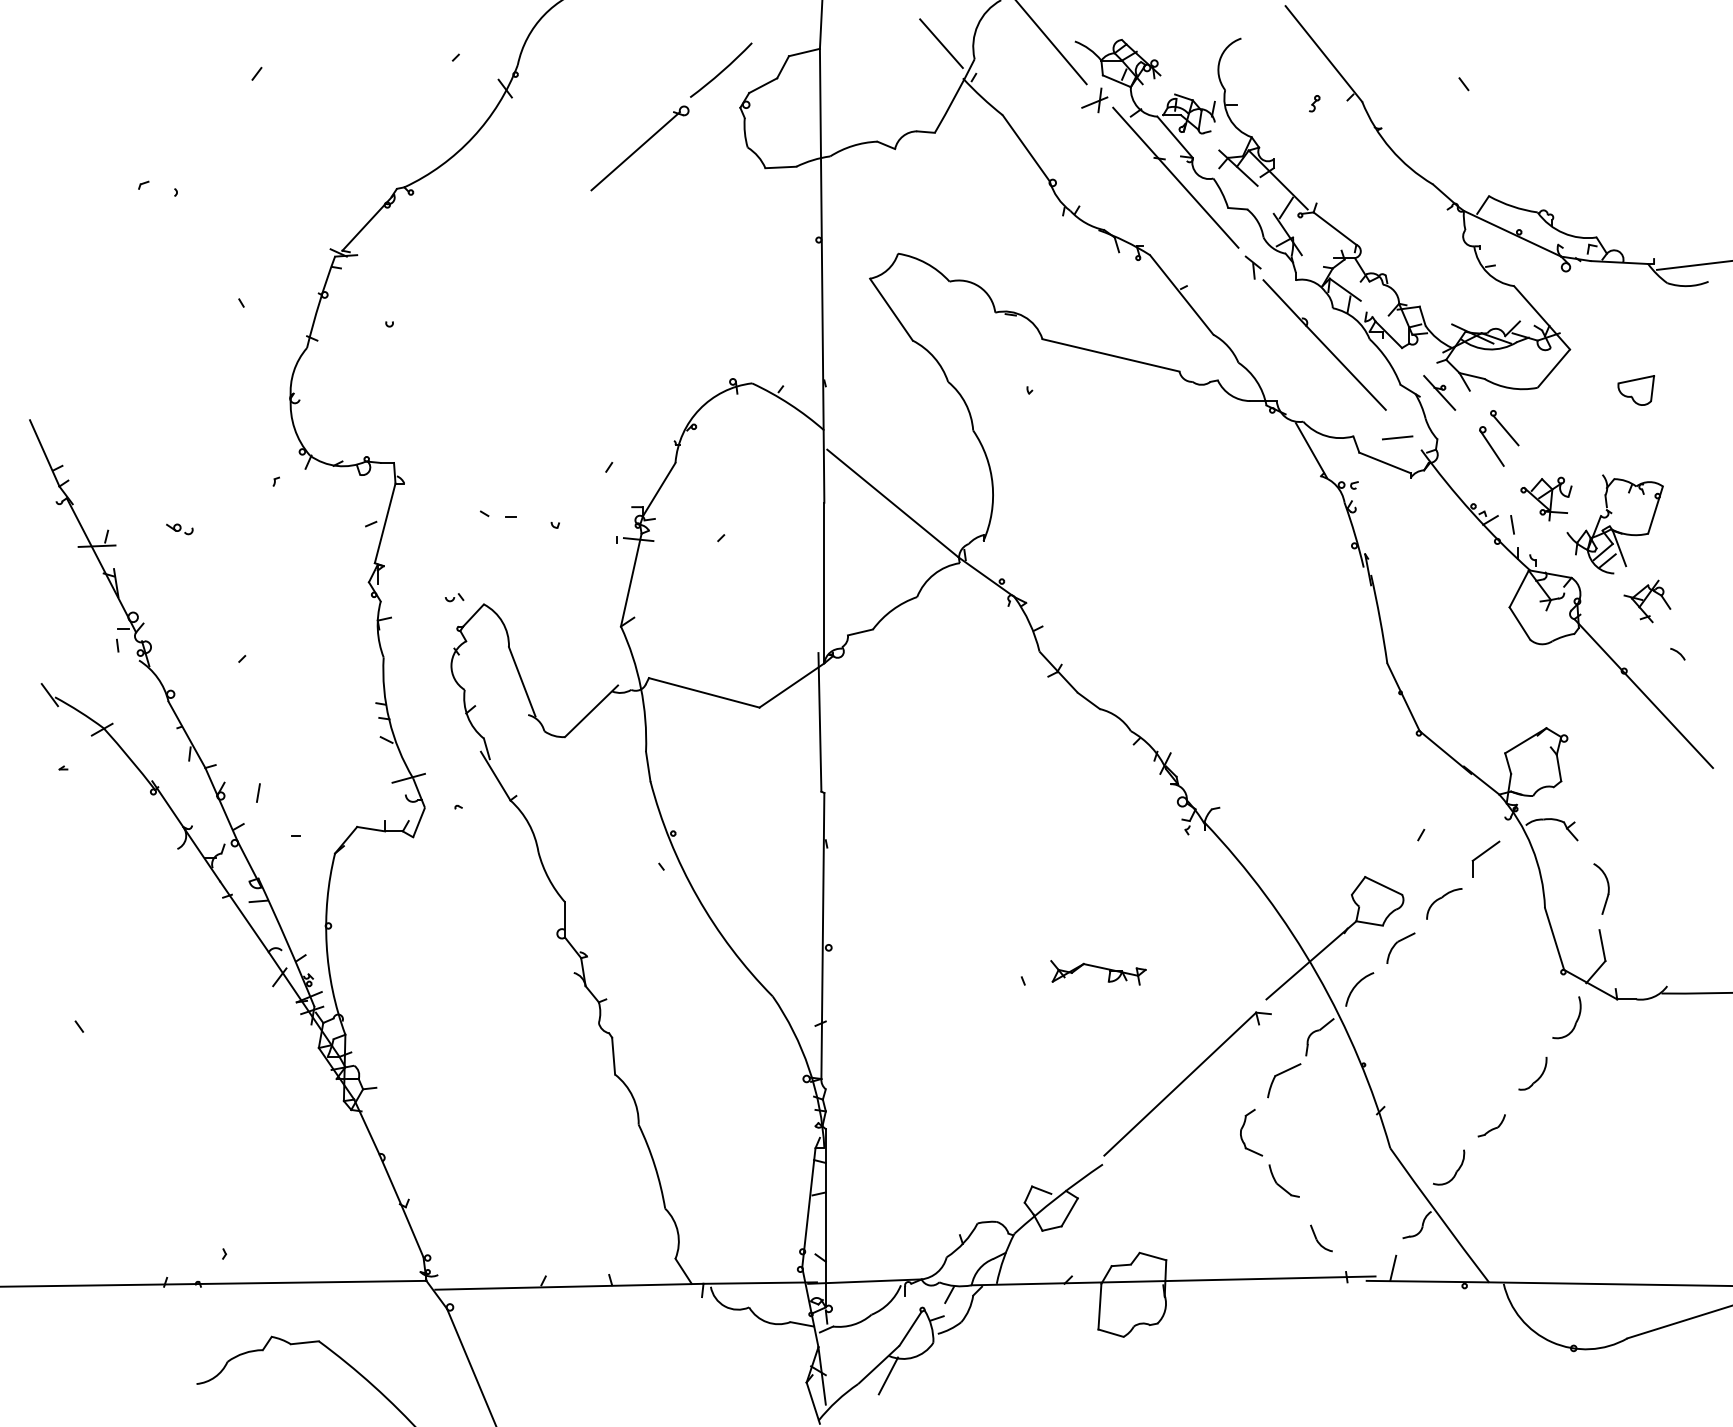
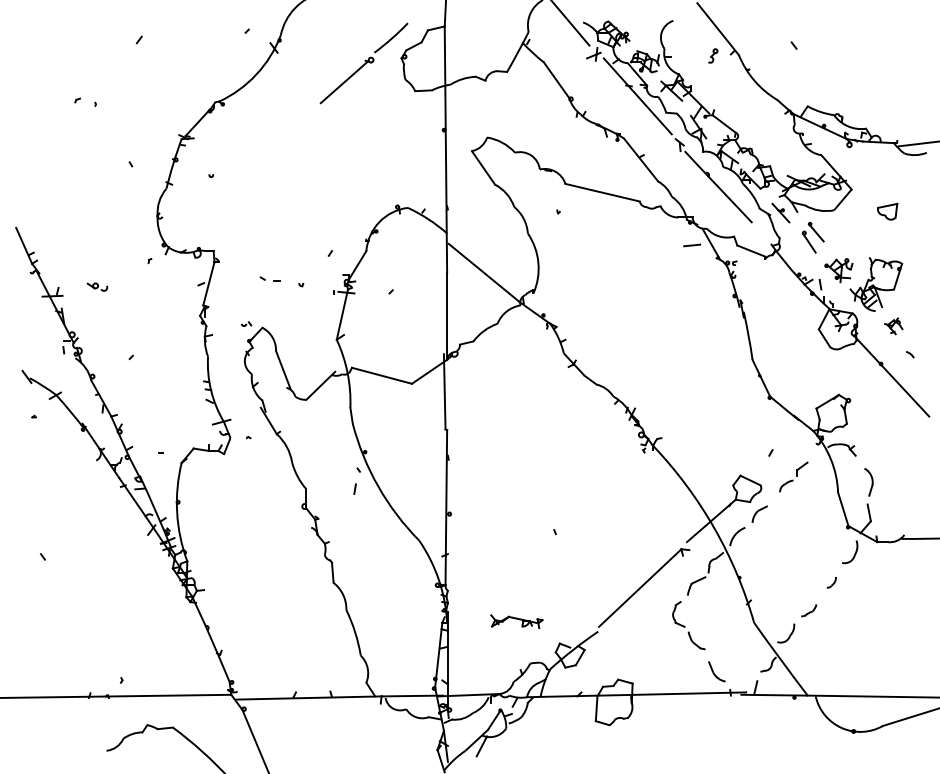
line: (941, 43) -> (510, 23), removed
part: (1313, 104) -> (712, 56), size x1.6
line: (1396, 437) -> (691, 245), moved
part: (179, 528) -> (97, 286), size x1.4
part: (1647, 601) -> (893, 326), size x0.7
line: (257, 791) -> (354, 488), moved
part: (1462, 878) -> (793, 476), size x0.7
part: (1097, 972) -> (516, 621), moved
part: (1532, 1073) -> (831, 582), size x0.6
part: (1320, 1237) -> (716, 671), size x1.4

